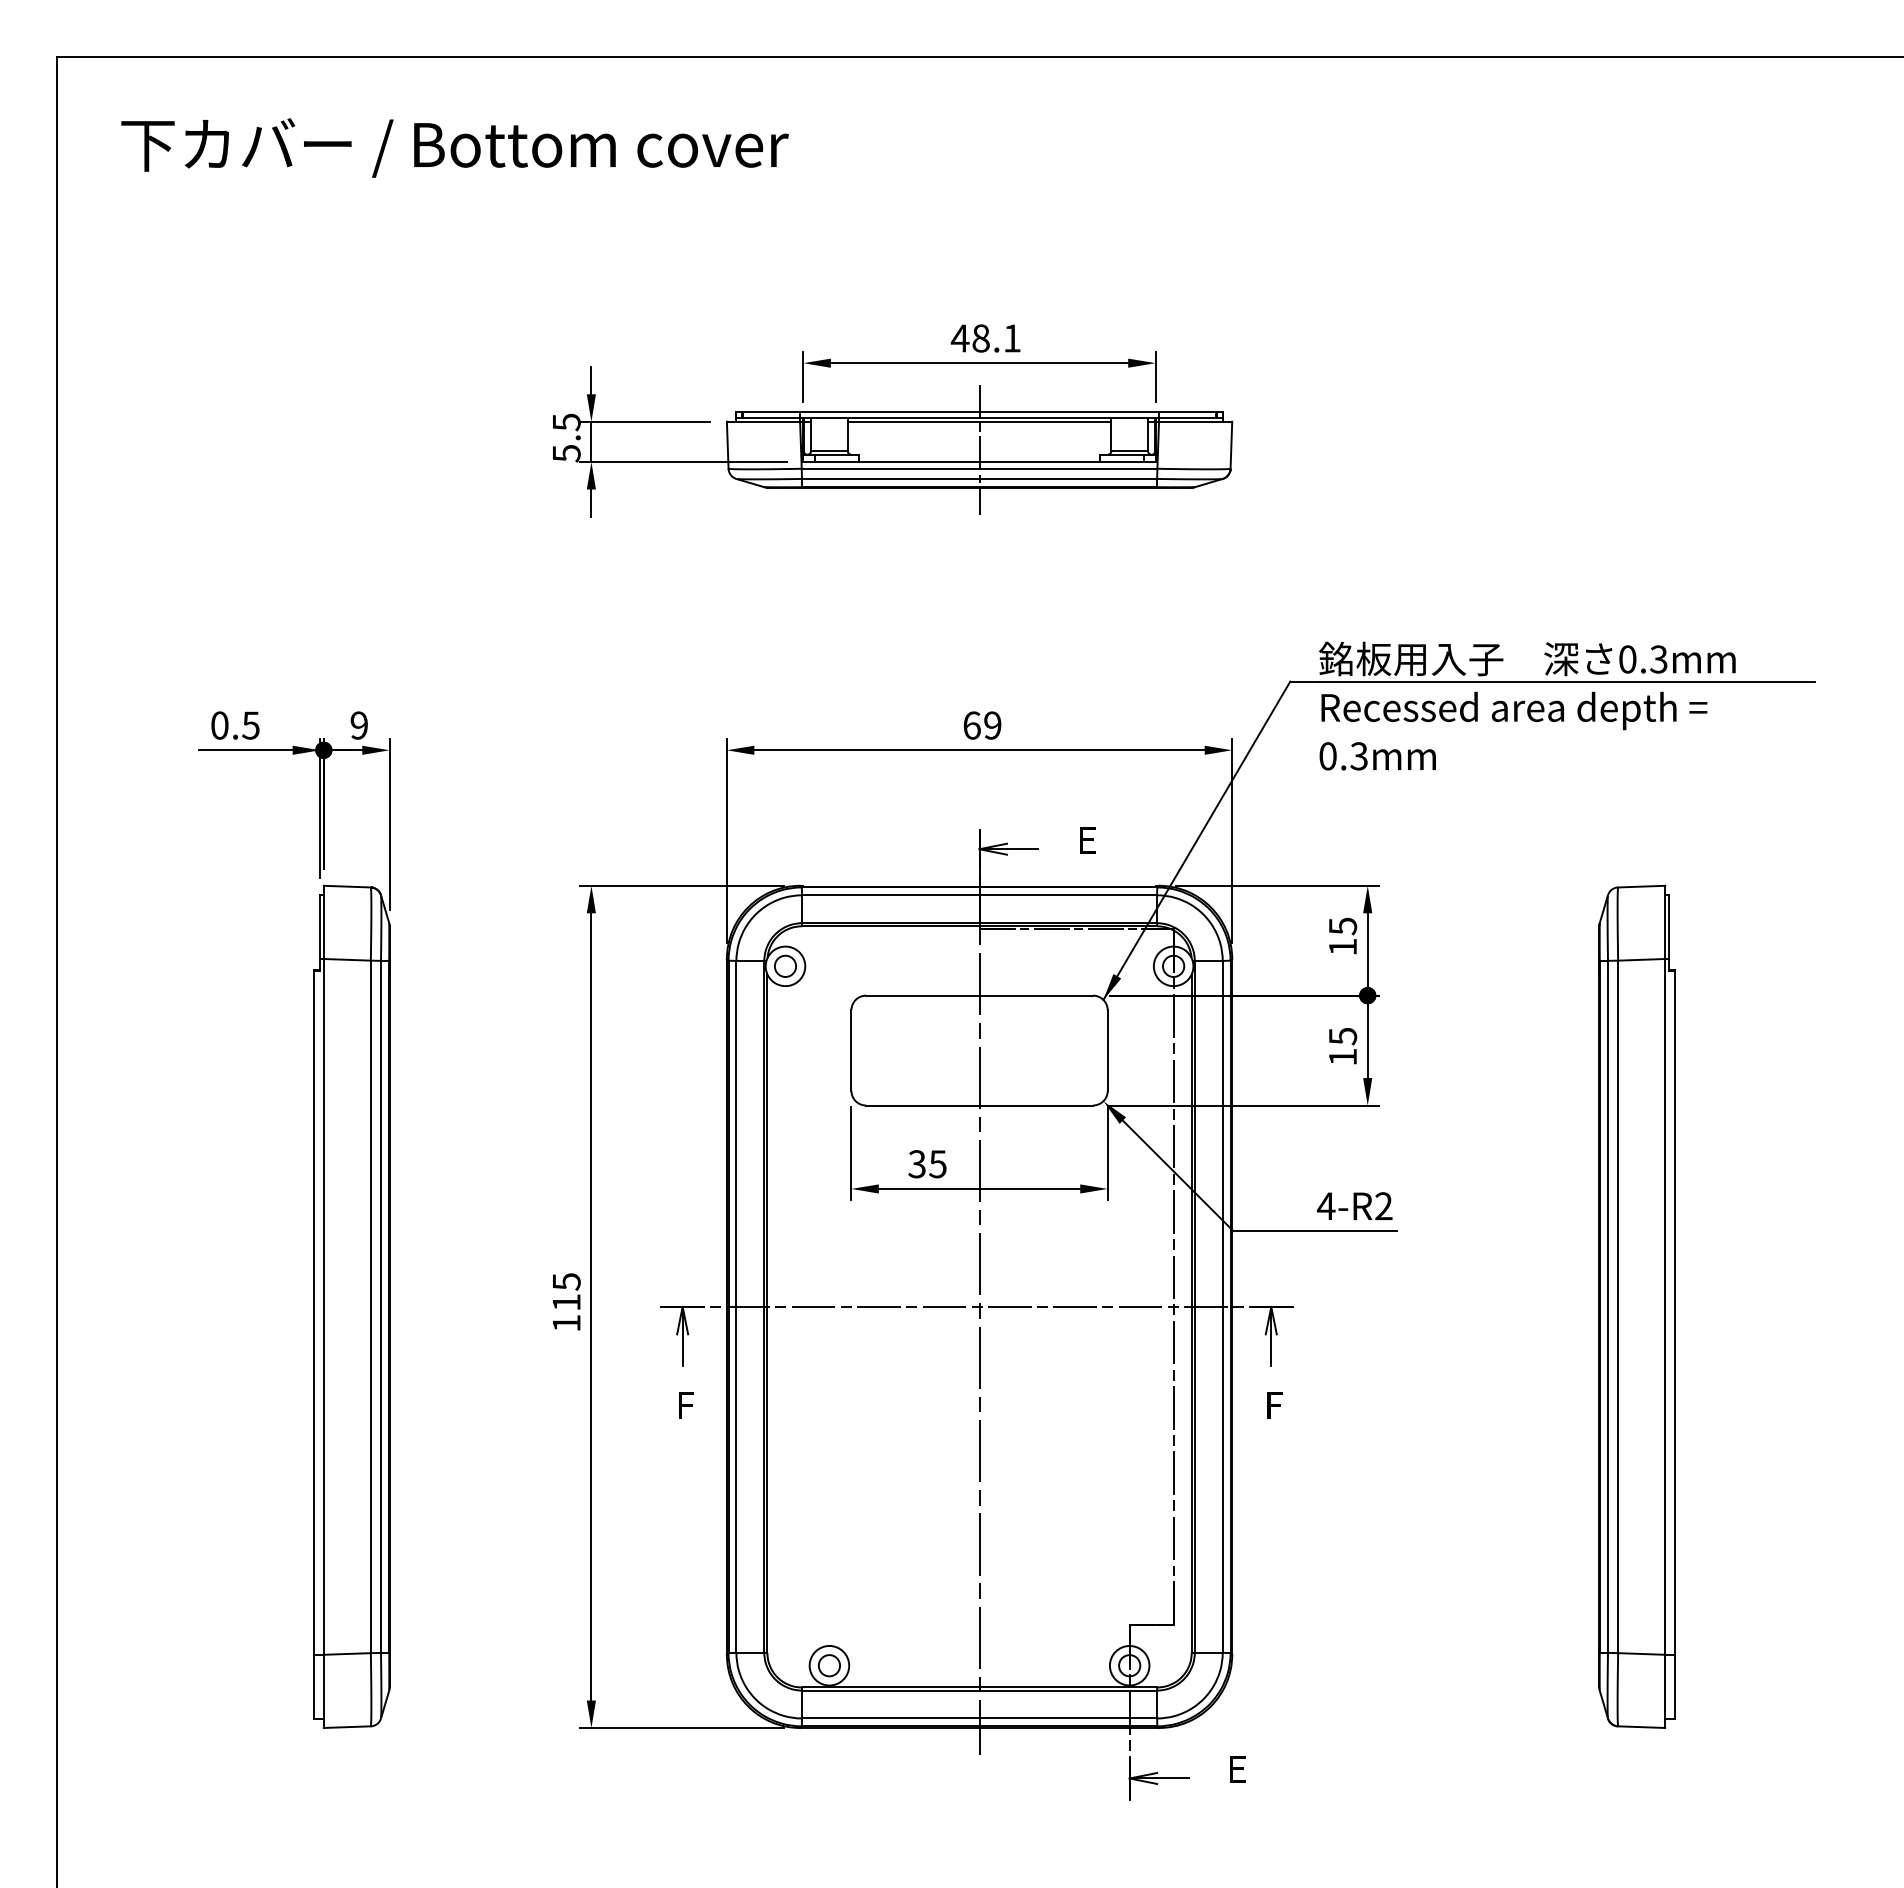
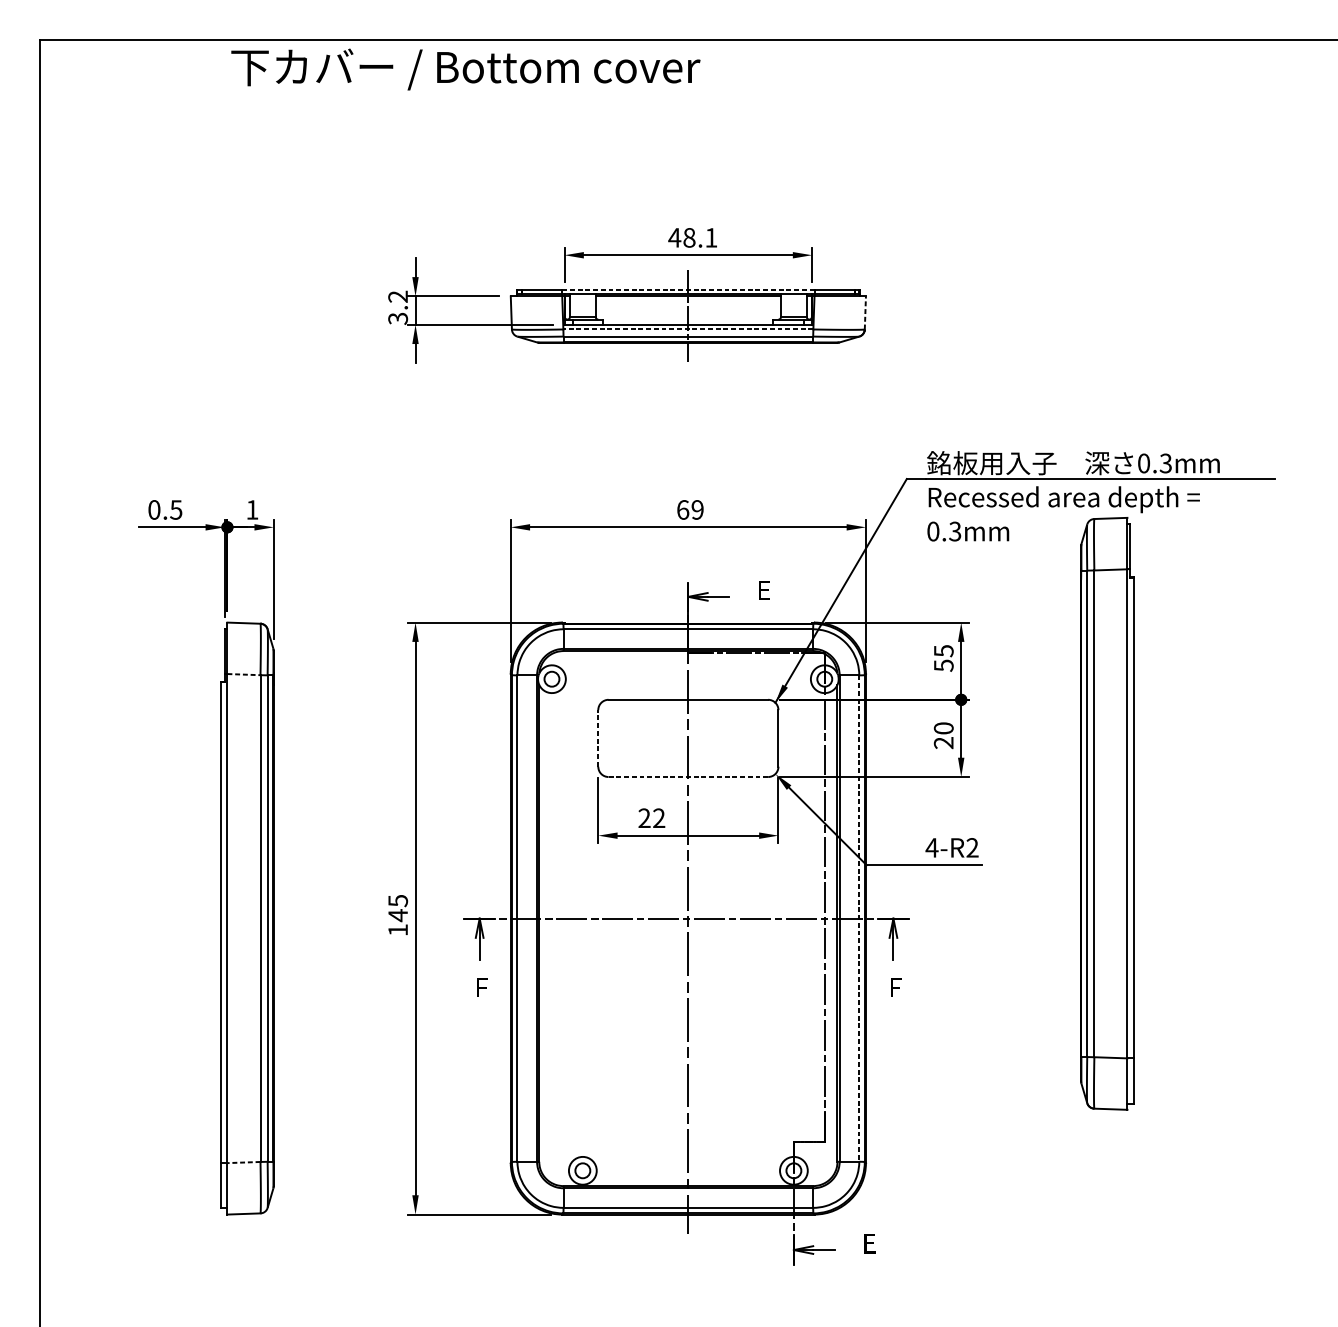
text: (454, 147) -> (465, 69), moved
line: (979, 412) -> (688, 289), solid -> dashed
text: (566, 437) -> (398, 307), 5.5 -> 3.2
line: (1231, 445) -> (865, 313), solid -> dashed
line: (979, 468) -> (688, 329), solid -> dashed
text: (358, 725) -> (251, 509), 9 -> 1
text: (1343, 947) -> (944, 665), 15 -> 55
line: (347, 959) -> (244, 674), solid -> dashed
text: (1342, 1046) -> (943, 735), 15 -> 20
line: (851, 1050) -> (598, 738), solid -> dashed
line: (979, 1105) -> (688, 777), solid -> dashed
text: (927, 1164) -> (651, 818), 35 -> 22
text: (566, 1302) -> (398, 915), 115 -> 145
line: (1222, 1306) -> (859, 918), solid -> dashed
part: (1636, 1306) -> (1107, 813), moved
line: (347, 1653) -> (244, 1162), solid -> dashed

